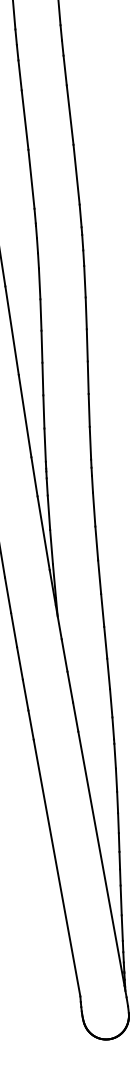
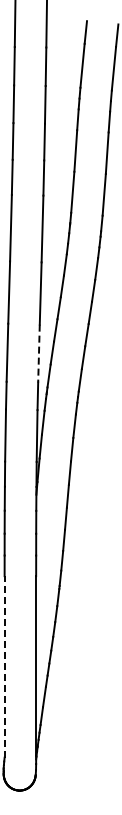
line: (24, 416) -> (38, 353), solid -> dashed
line: (56, 867) -> (4, 666), solid -> dashed

